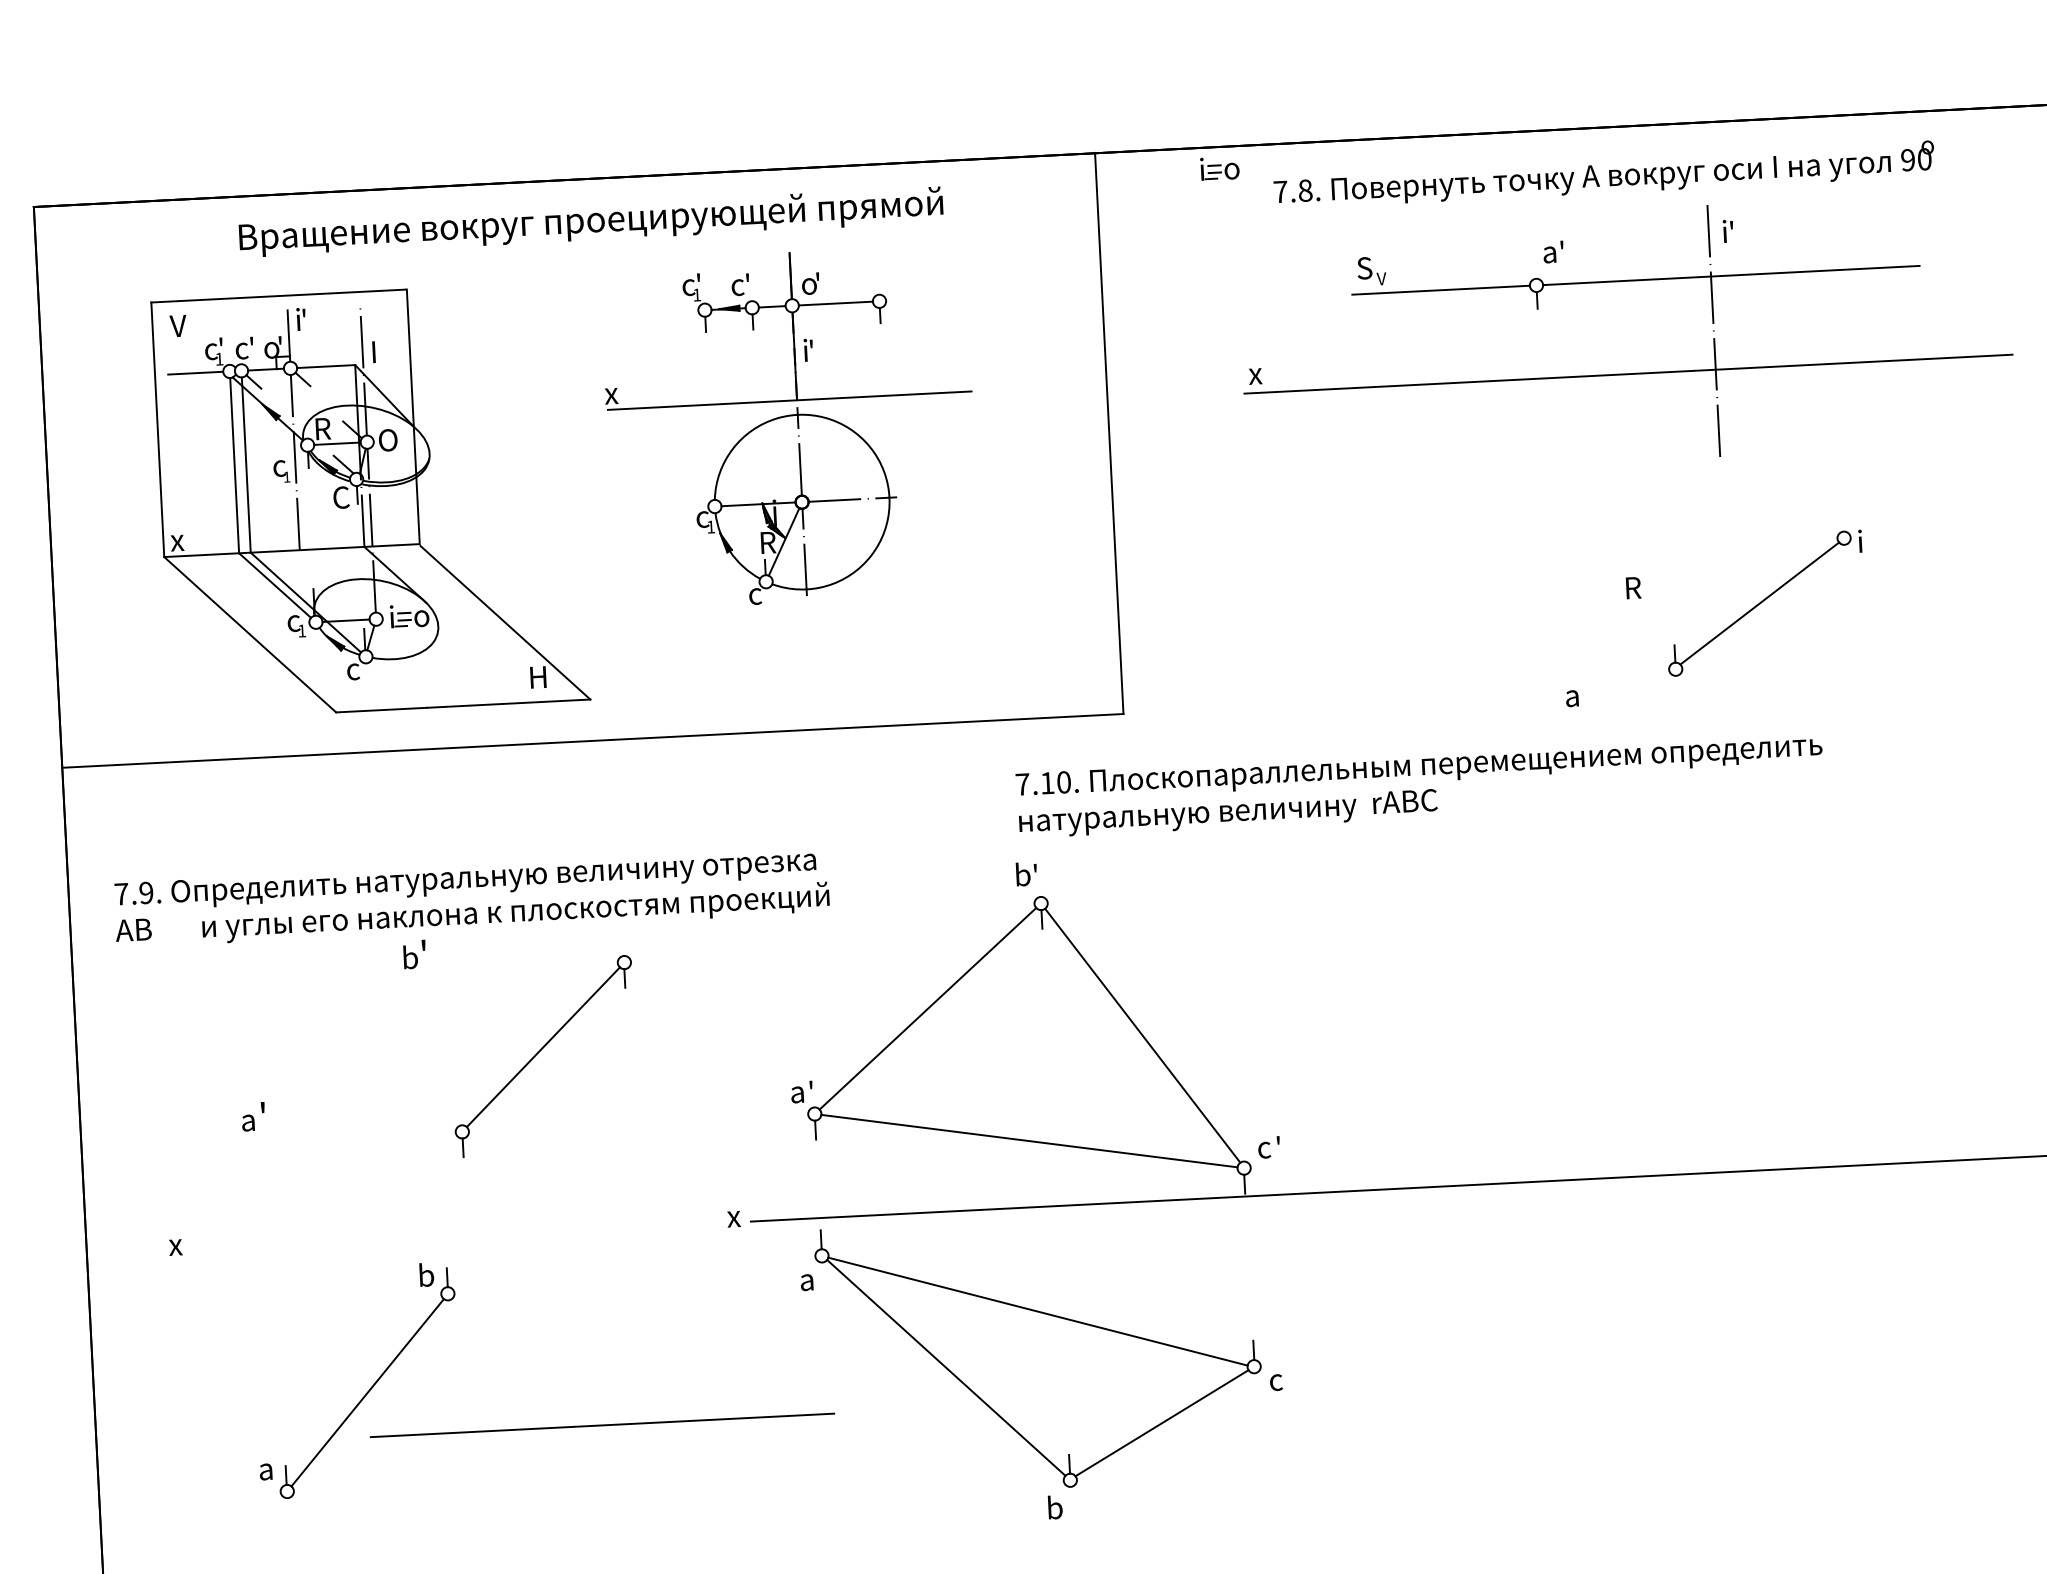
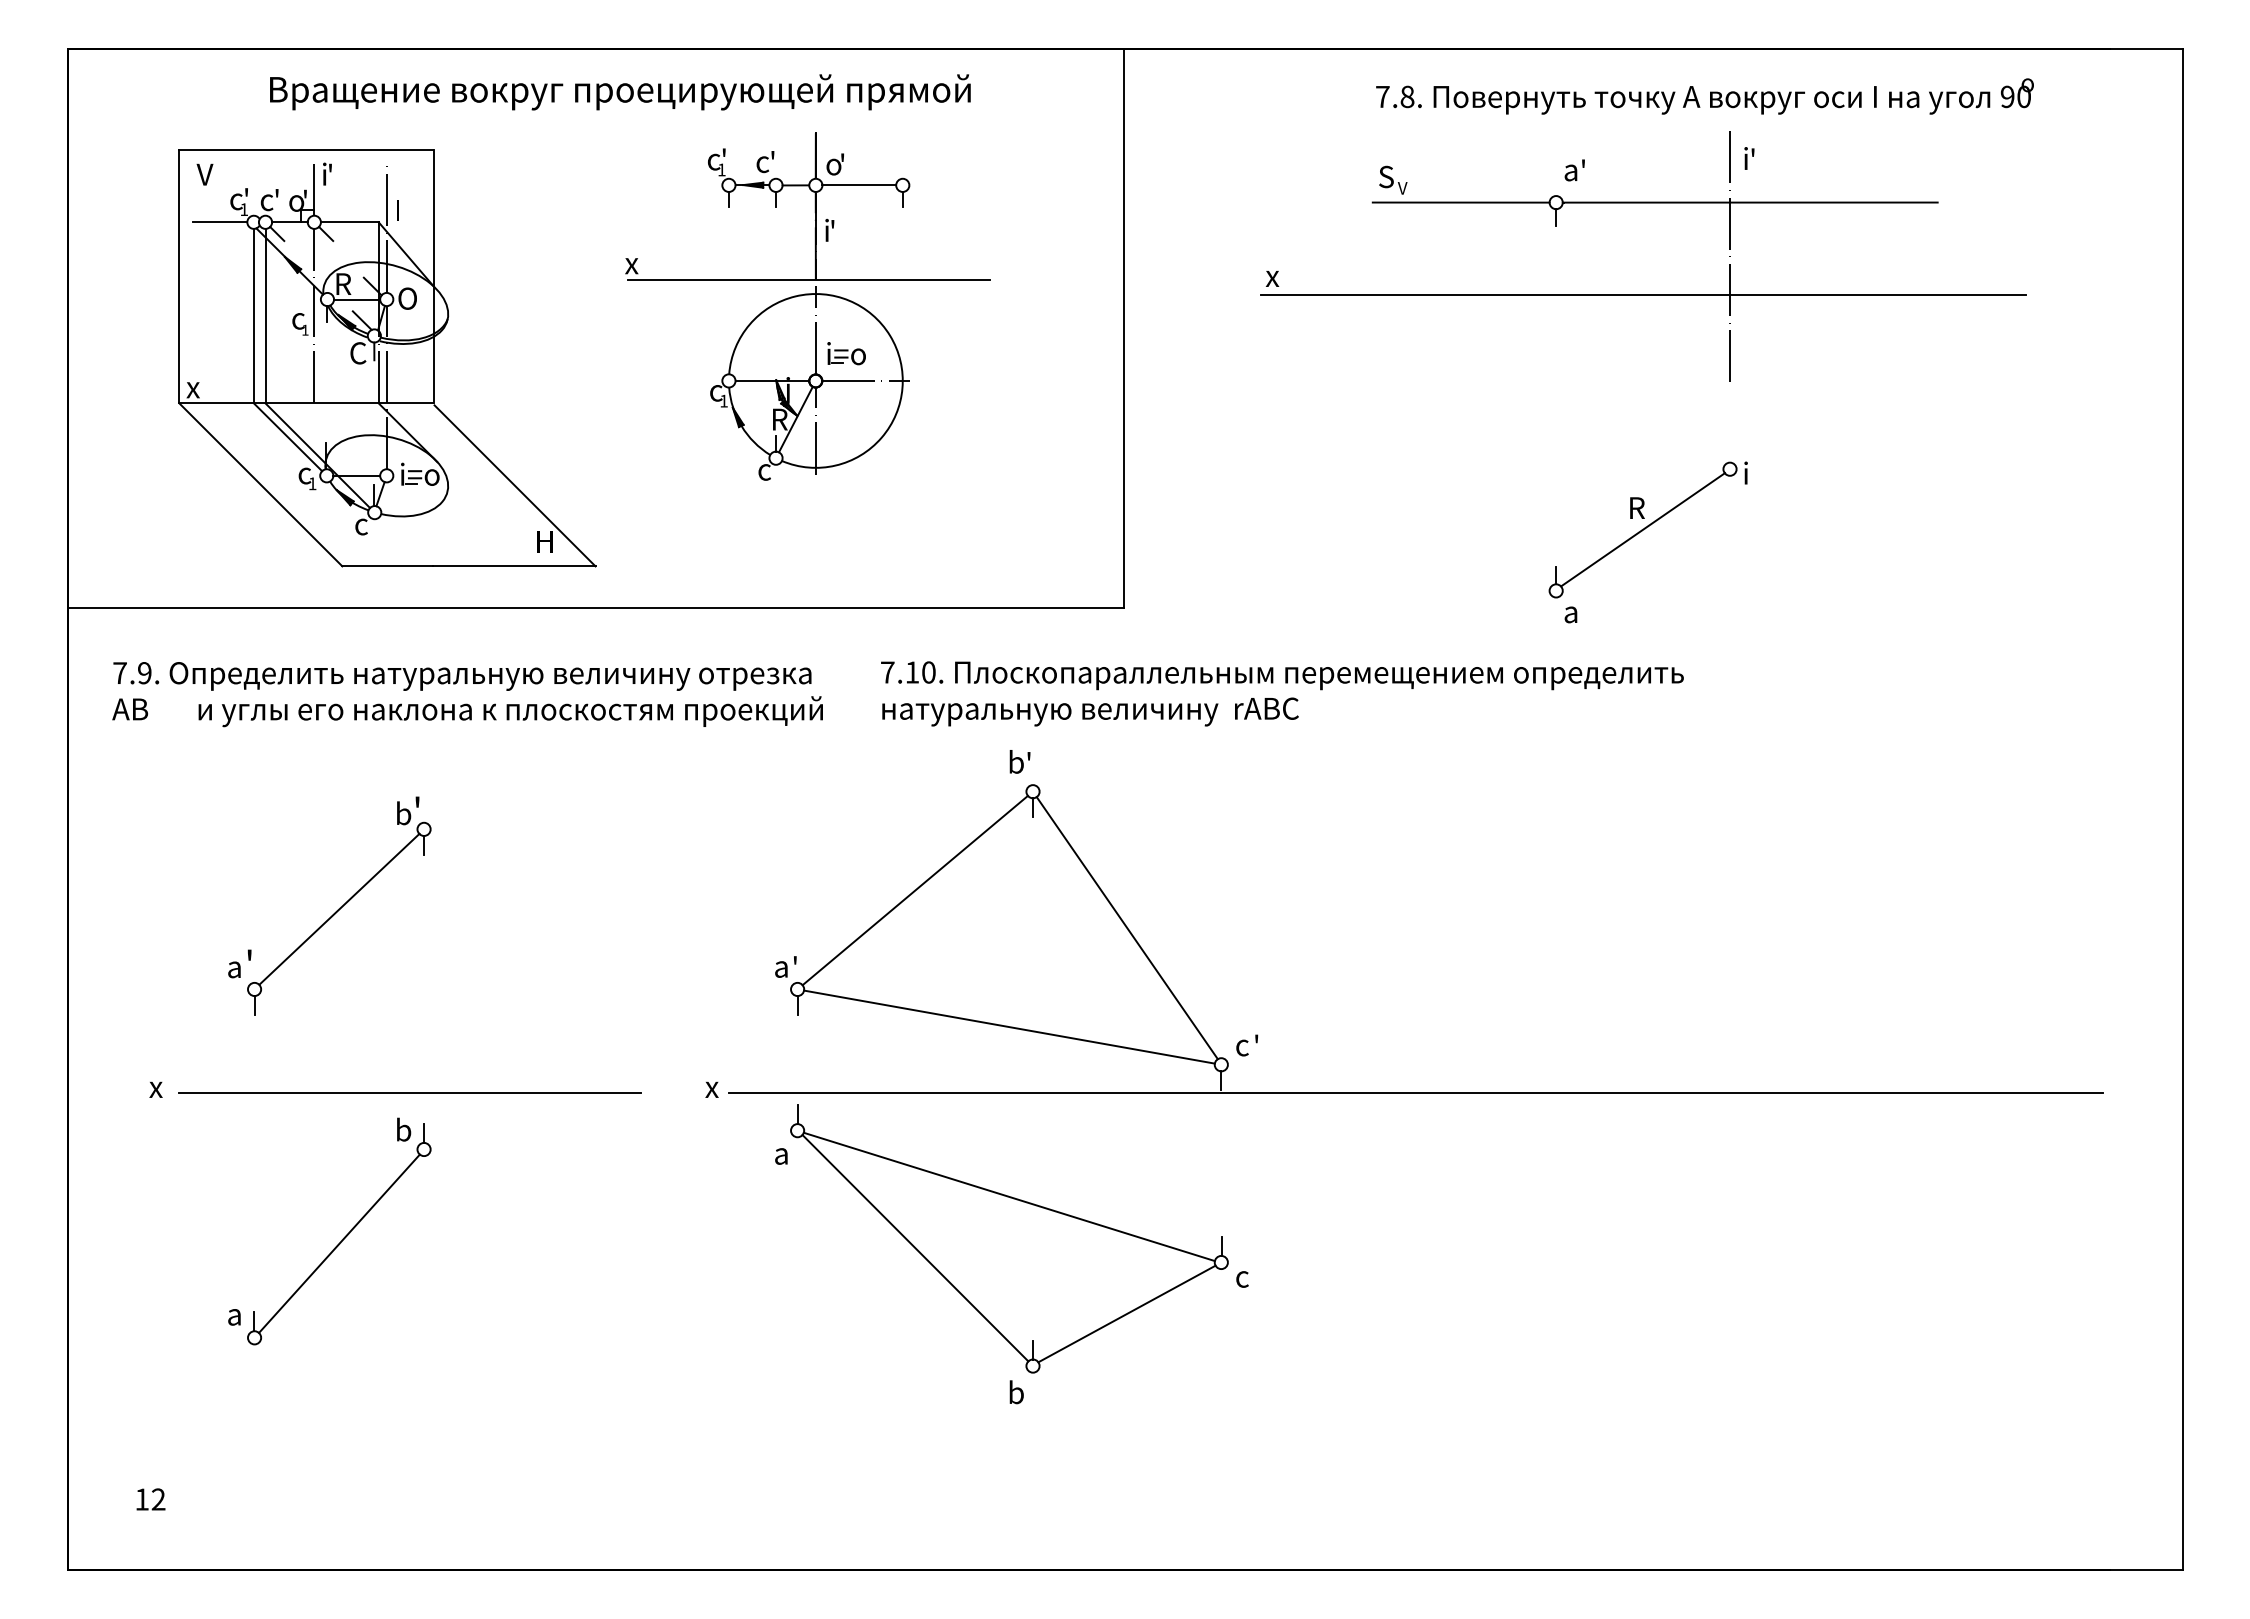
part: (1219, 168) -> (846, 353), moved
text: (1603, 175) -> (1704, 96), moved
part: (1764, 602) -> (1647, 529), moved
text: (1420, 785) -> (1282, 693), moved
text: (471, 897) -> (467, 694), moved
part: (544, 1056) -> (339, 918), moved
line: (601, 1424) -> (409, 1092), moved

